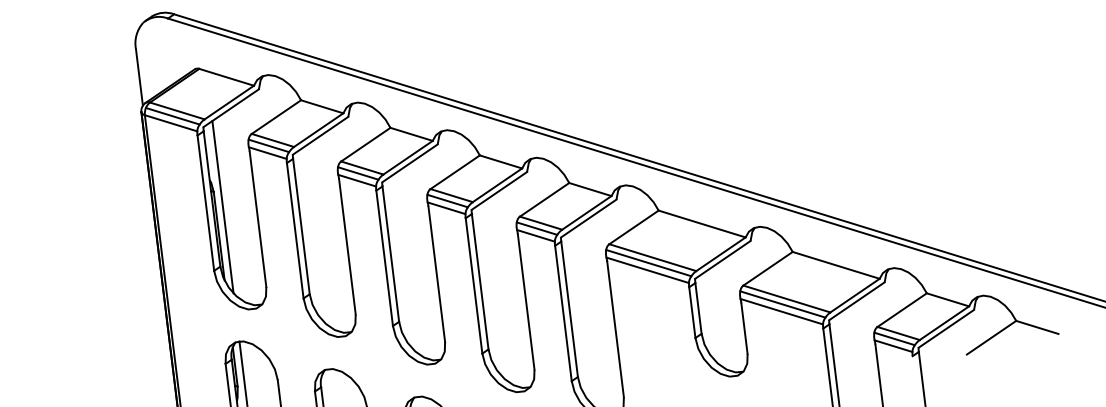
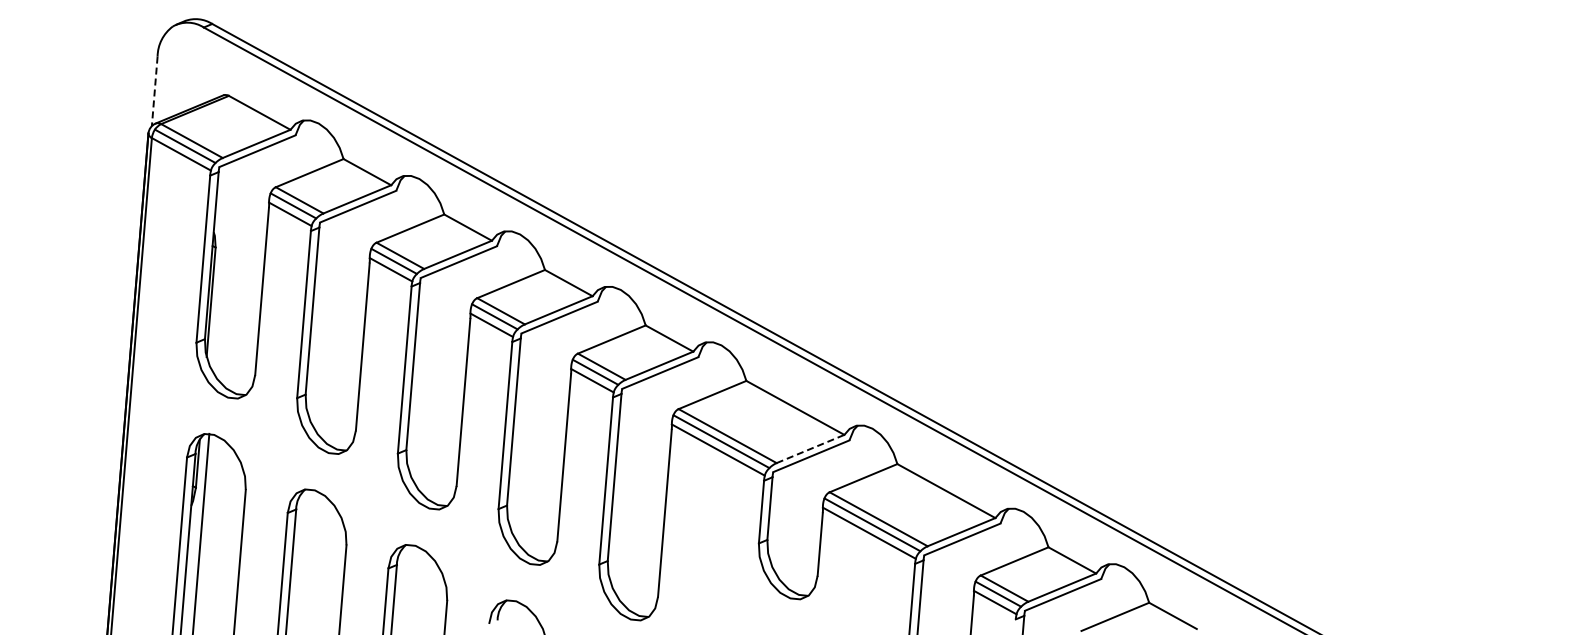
line: (139, 77) -> (154, 91), solid -> dashed
line: (222, 206) -> (222, 267), removed
line: (721, 254) -> (810, 449), solid -> dashed

